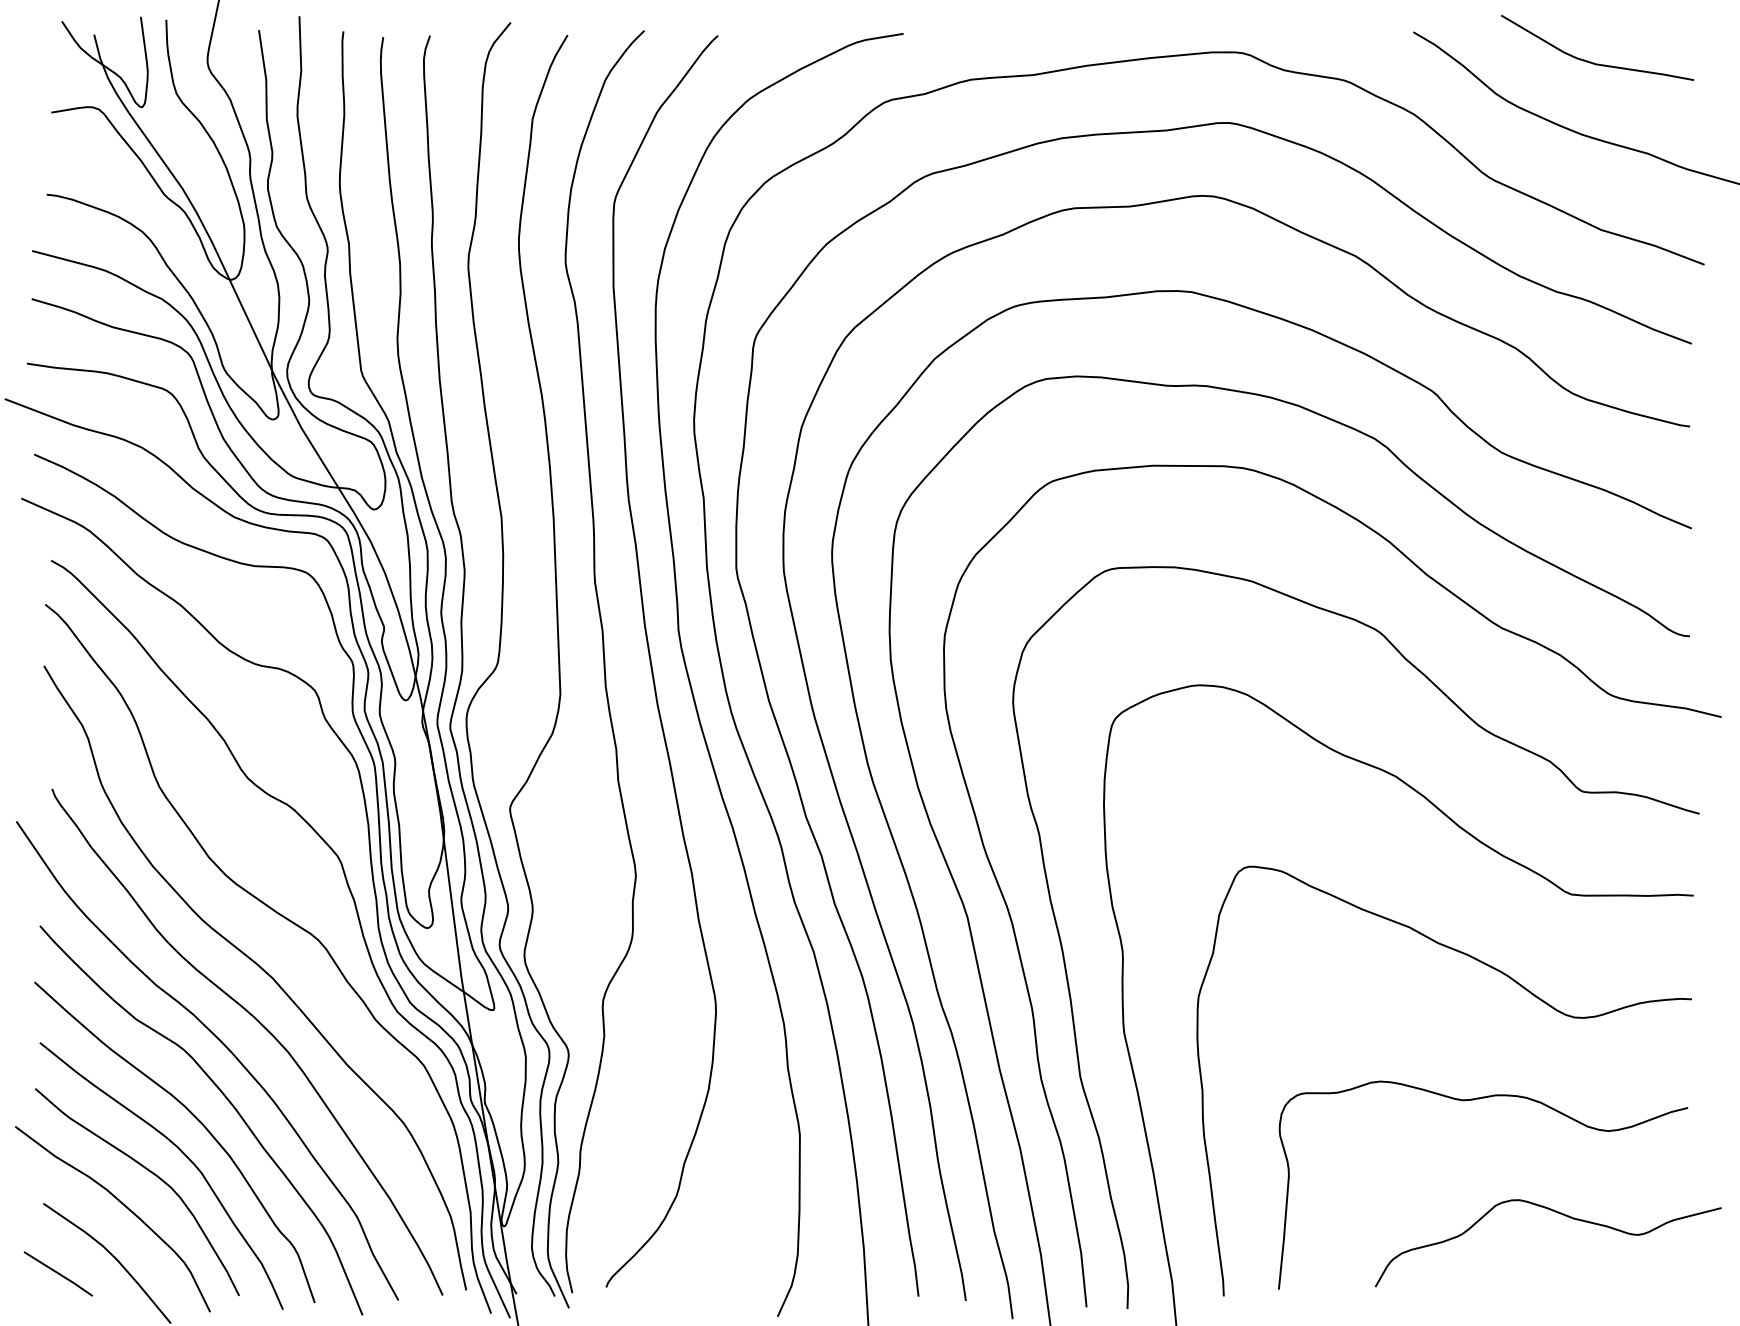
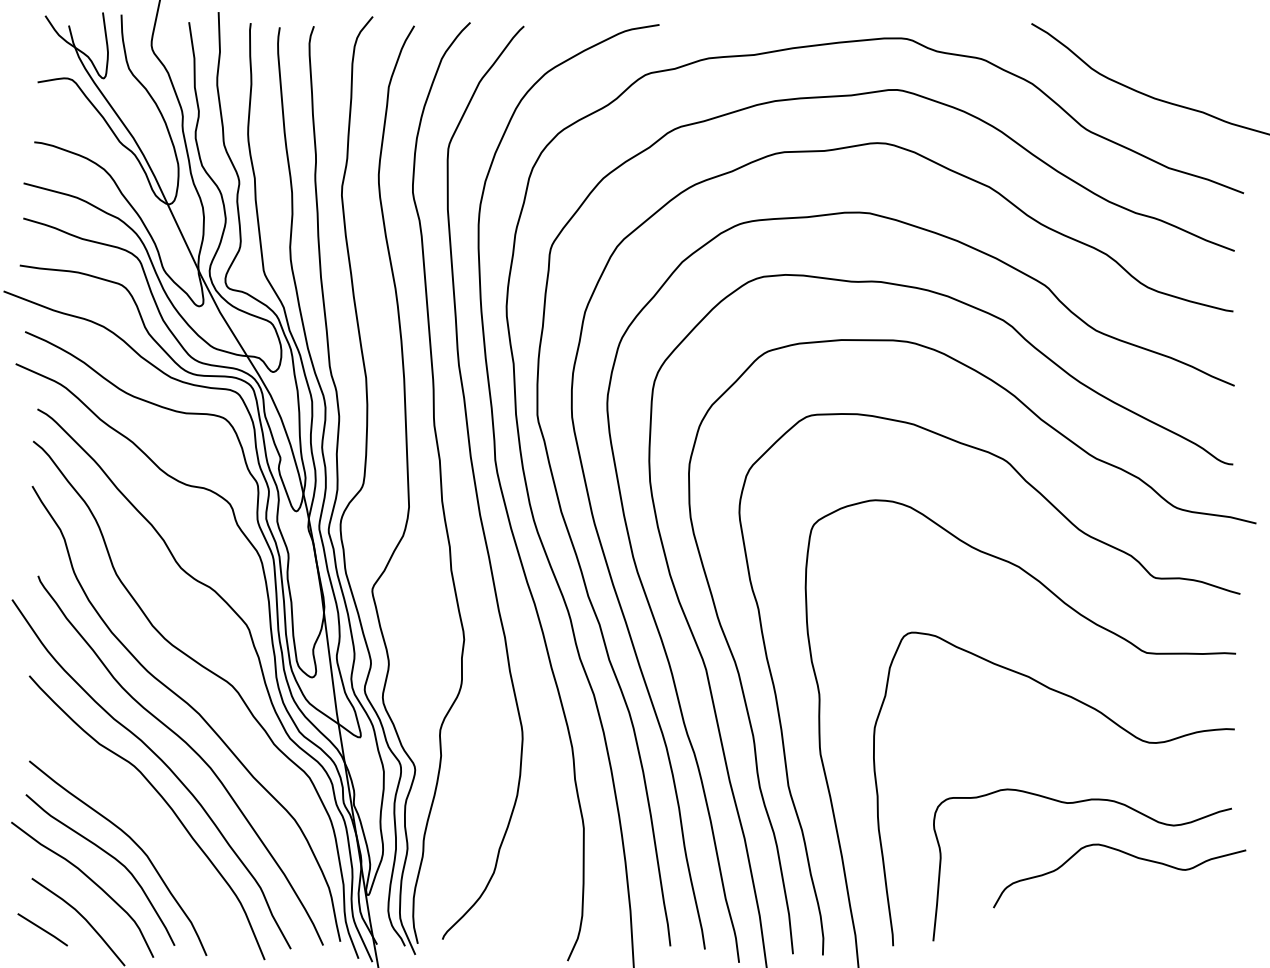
curve: (1591, 61) -> (1161, 45), removed
curve: (196, 1119) -> (143, 817), removed
curve: (1557, 1213) -> (1126, 854), moved

